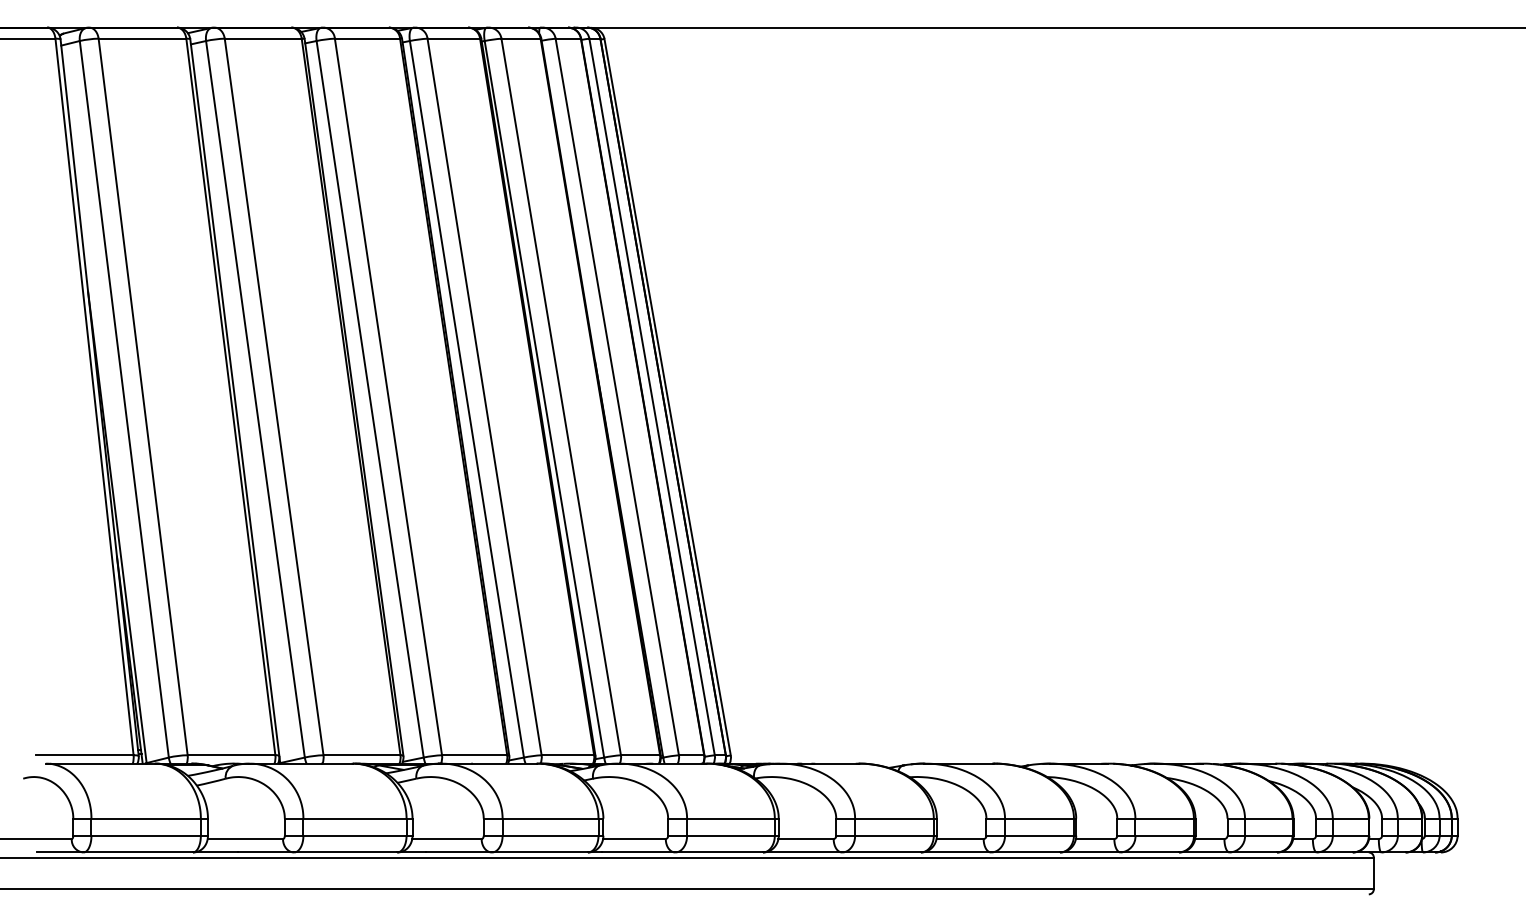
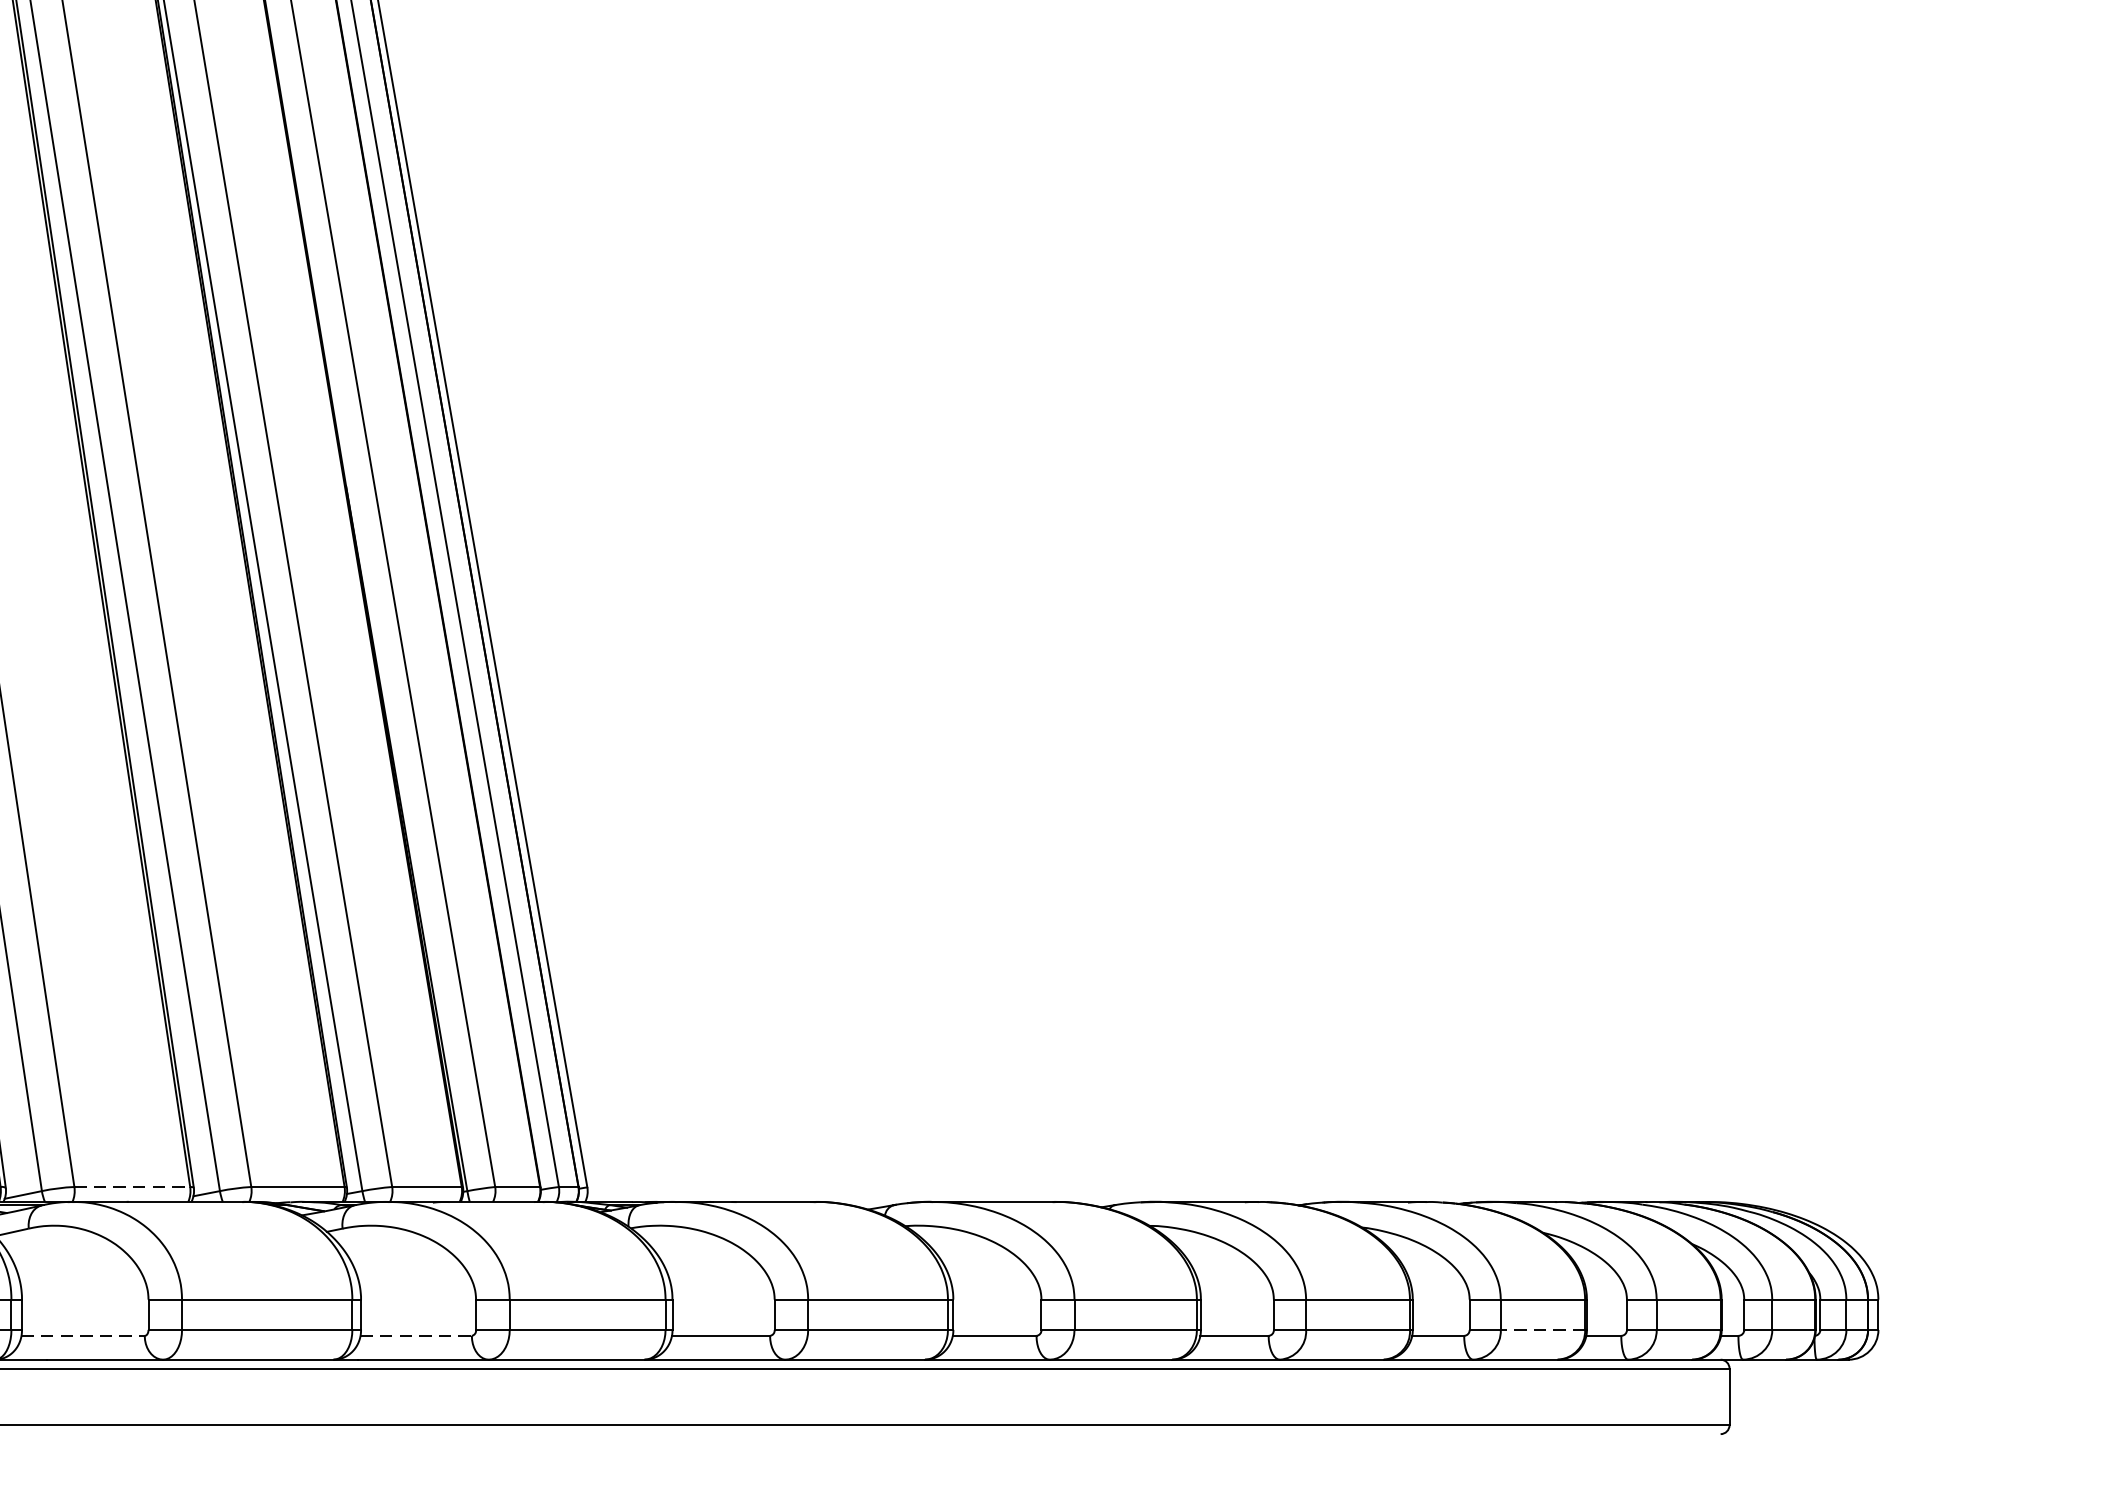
line: (474, 755) -> (132, 1187), solid -> dashed
line: (1268, 835) -> (1542, 1329), solid -> dashed
line: (446, 839) -> (82, 1336), solid -> dashed
line: (634, 839) -> (416, 1336), solid -> dashed

